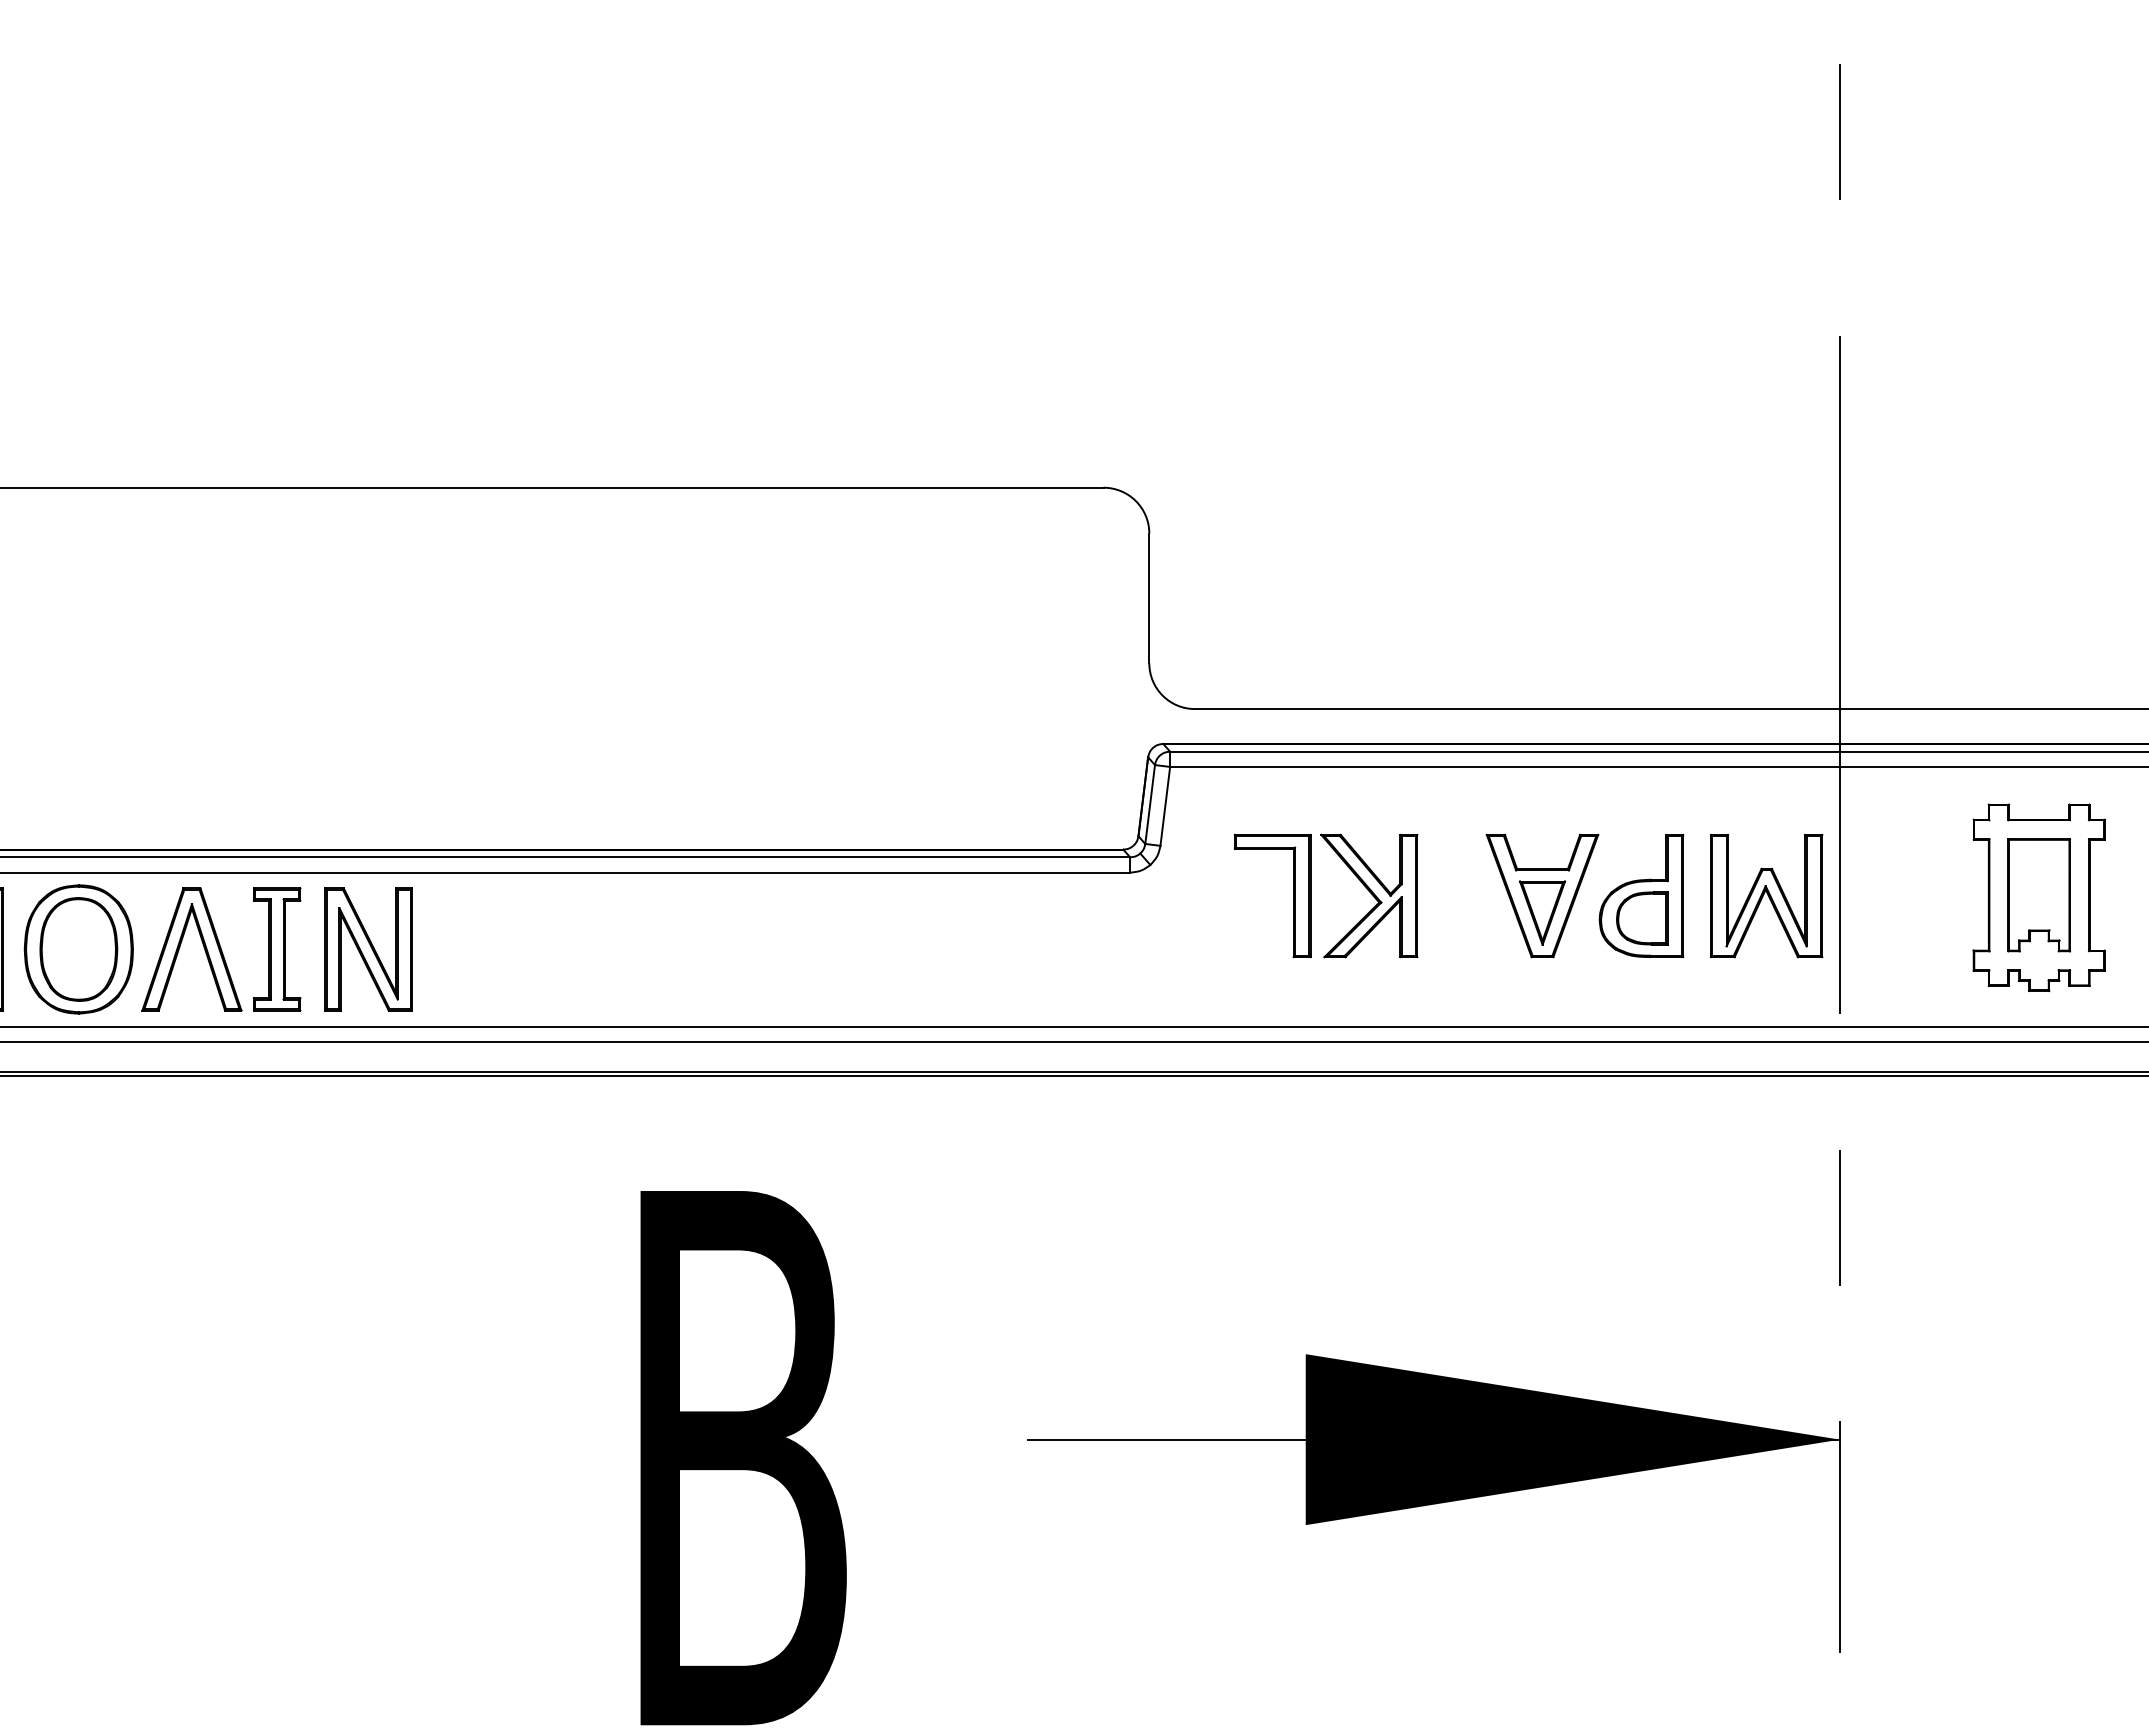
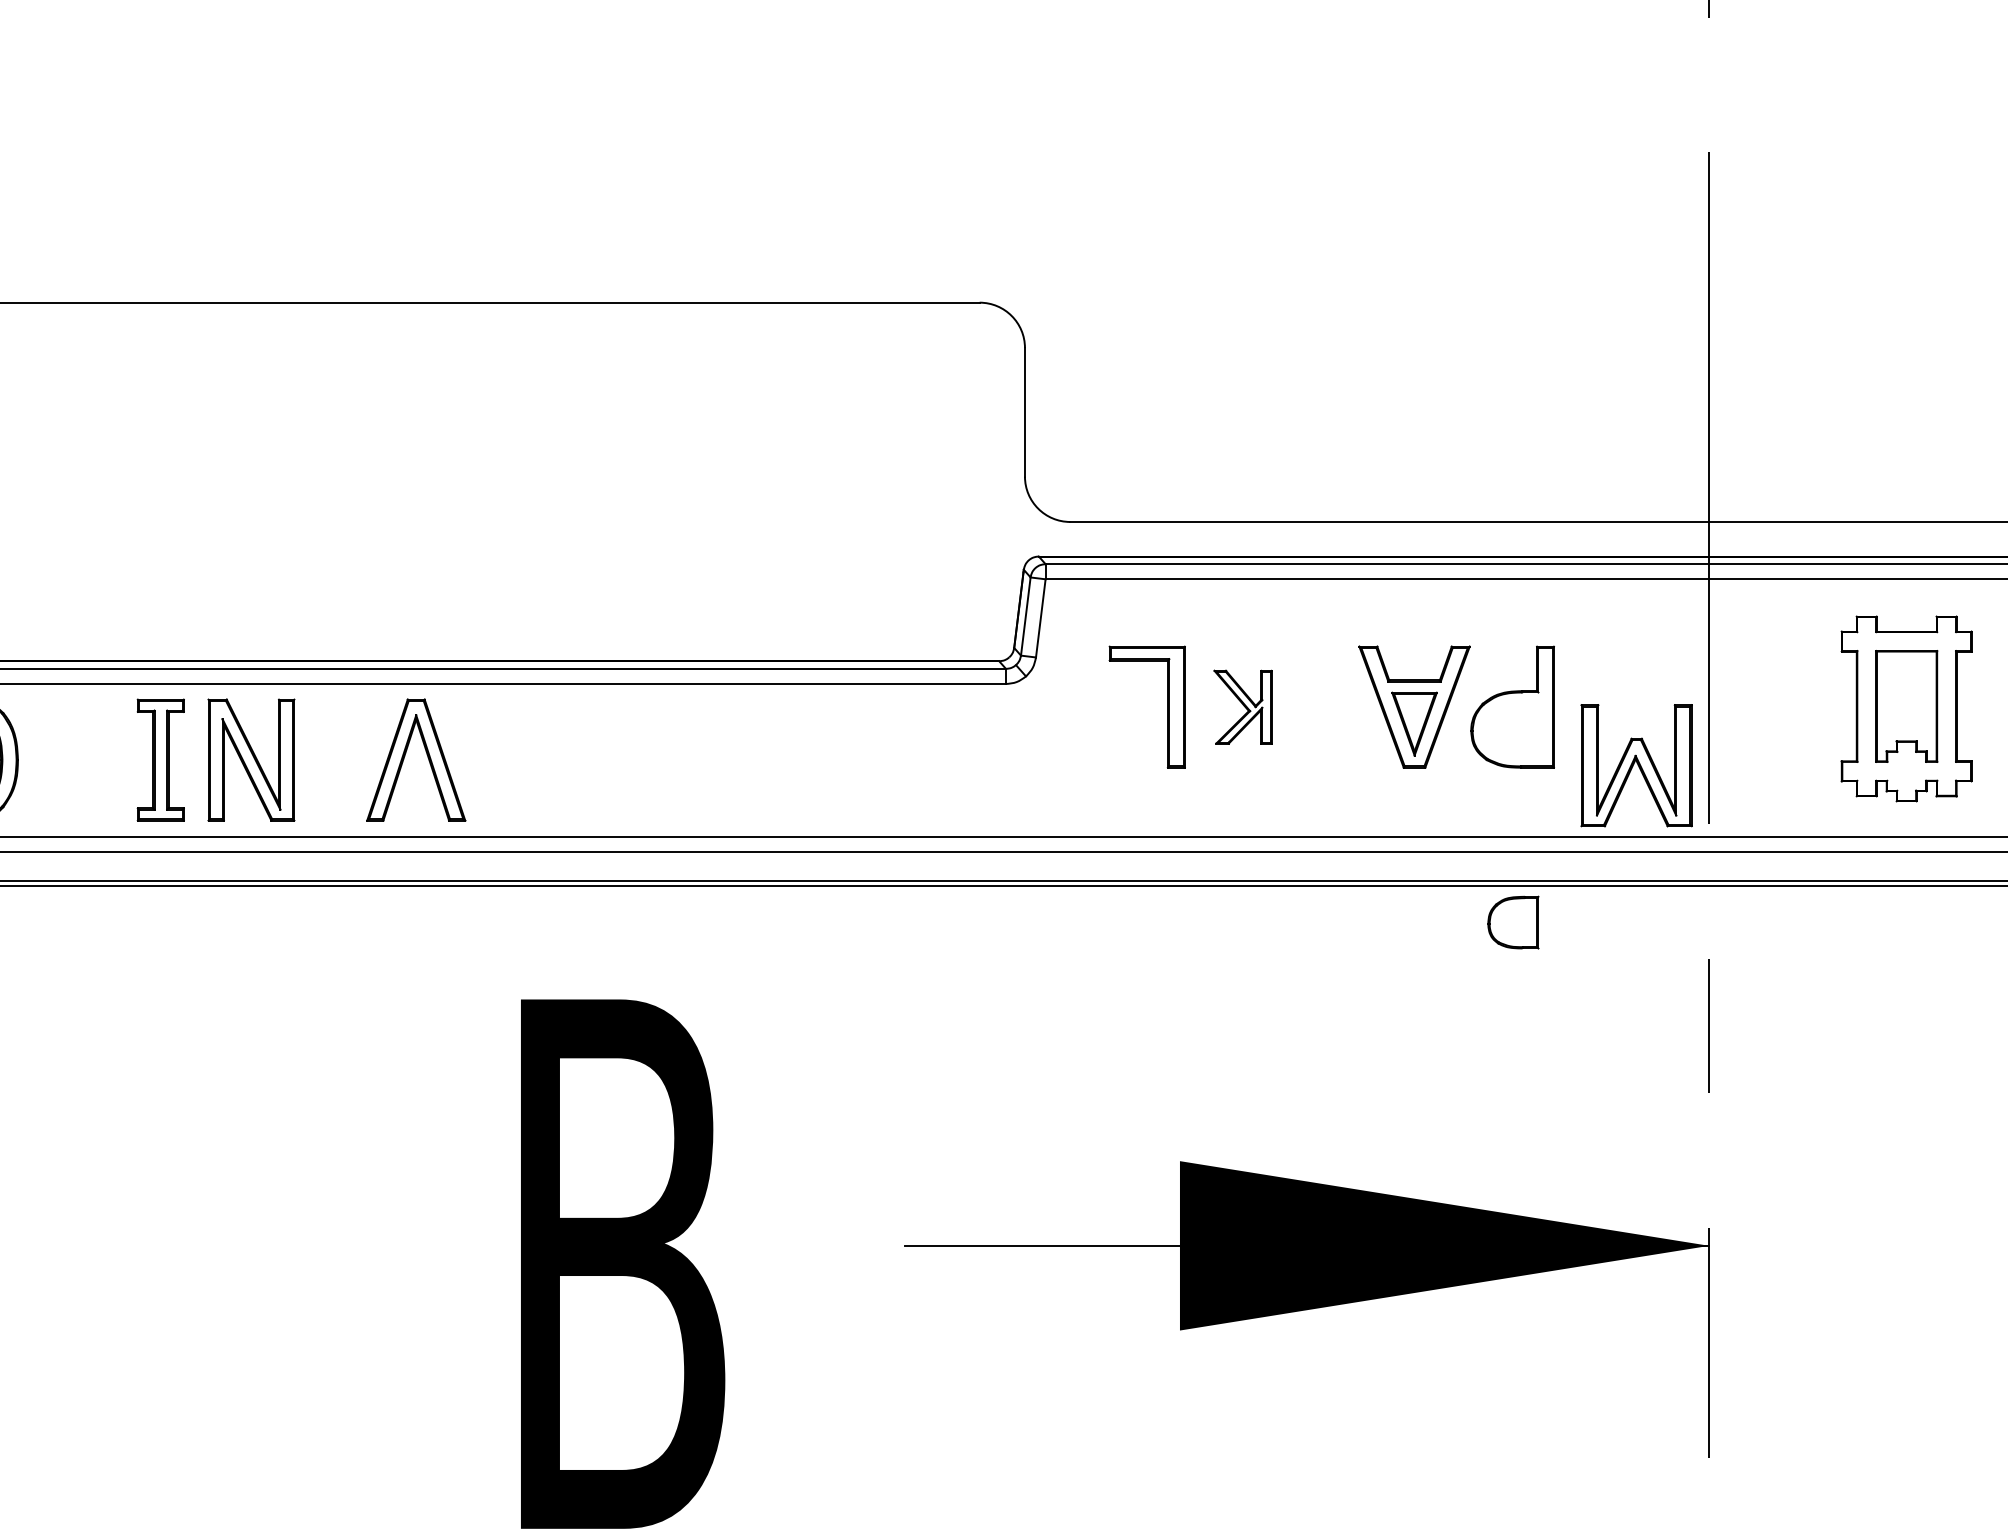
part: (1369, 895) -> (1243, 706), size x0.6
part: (1766, 895) -> (1636, 765), moved
part: (1642, 918) -> (1513, 922), moved
part: (181, 944) -> (405, 755), moved

